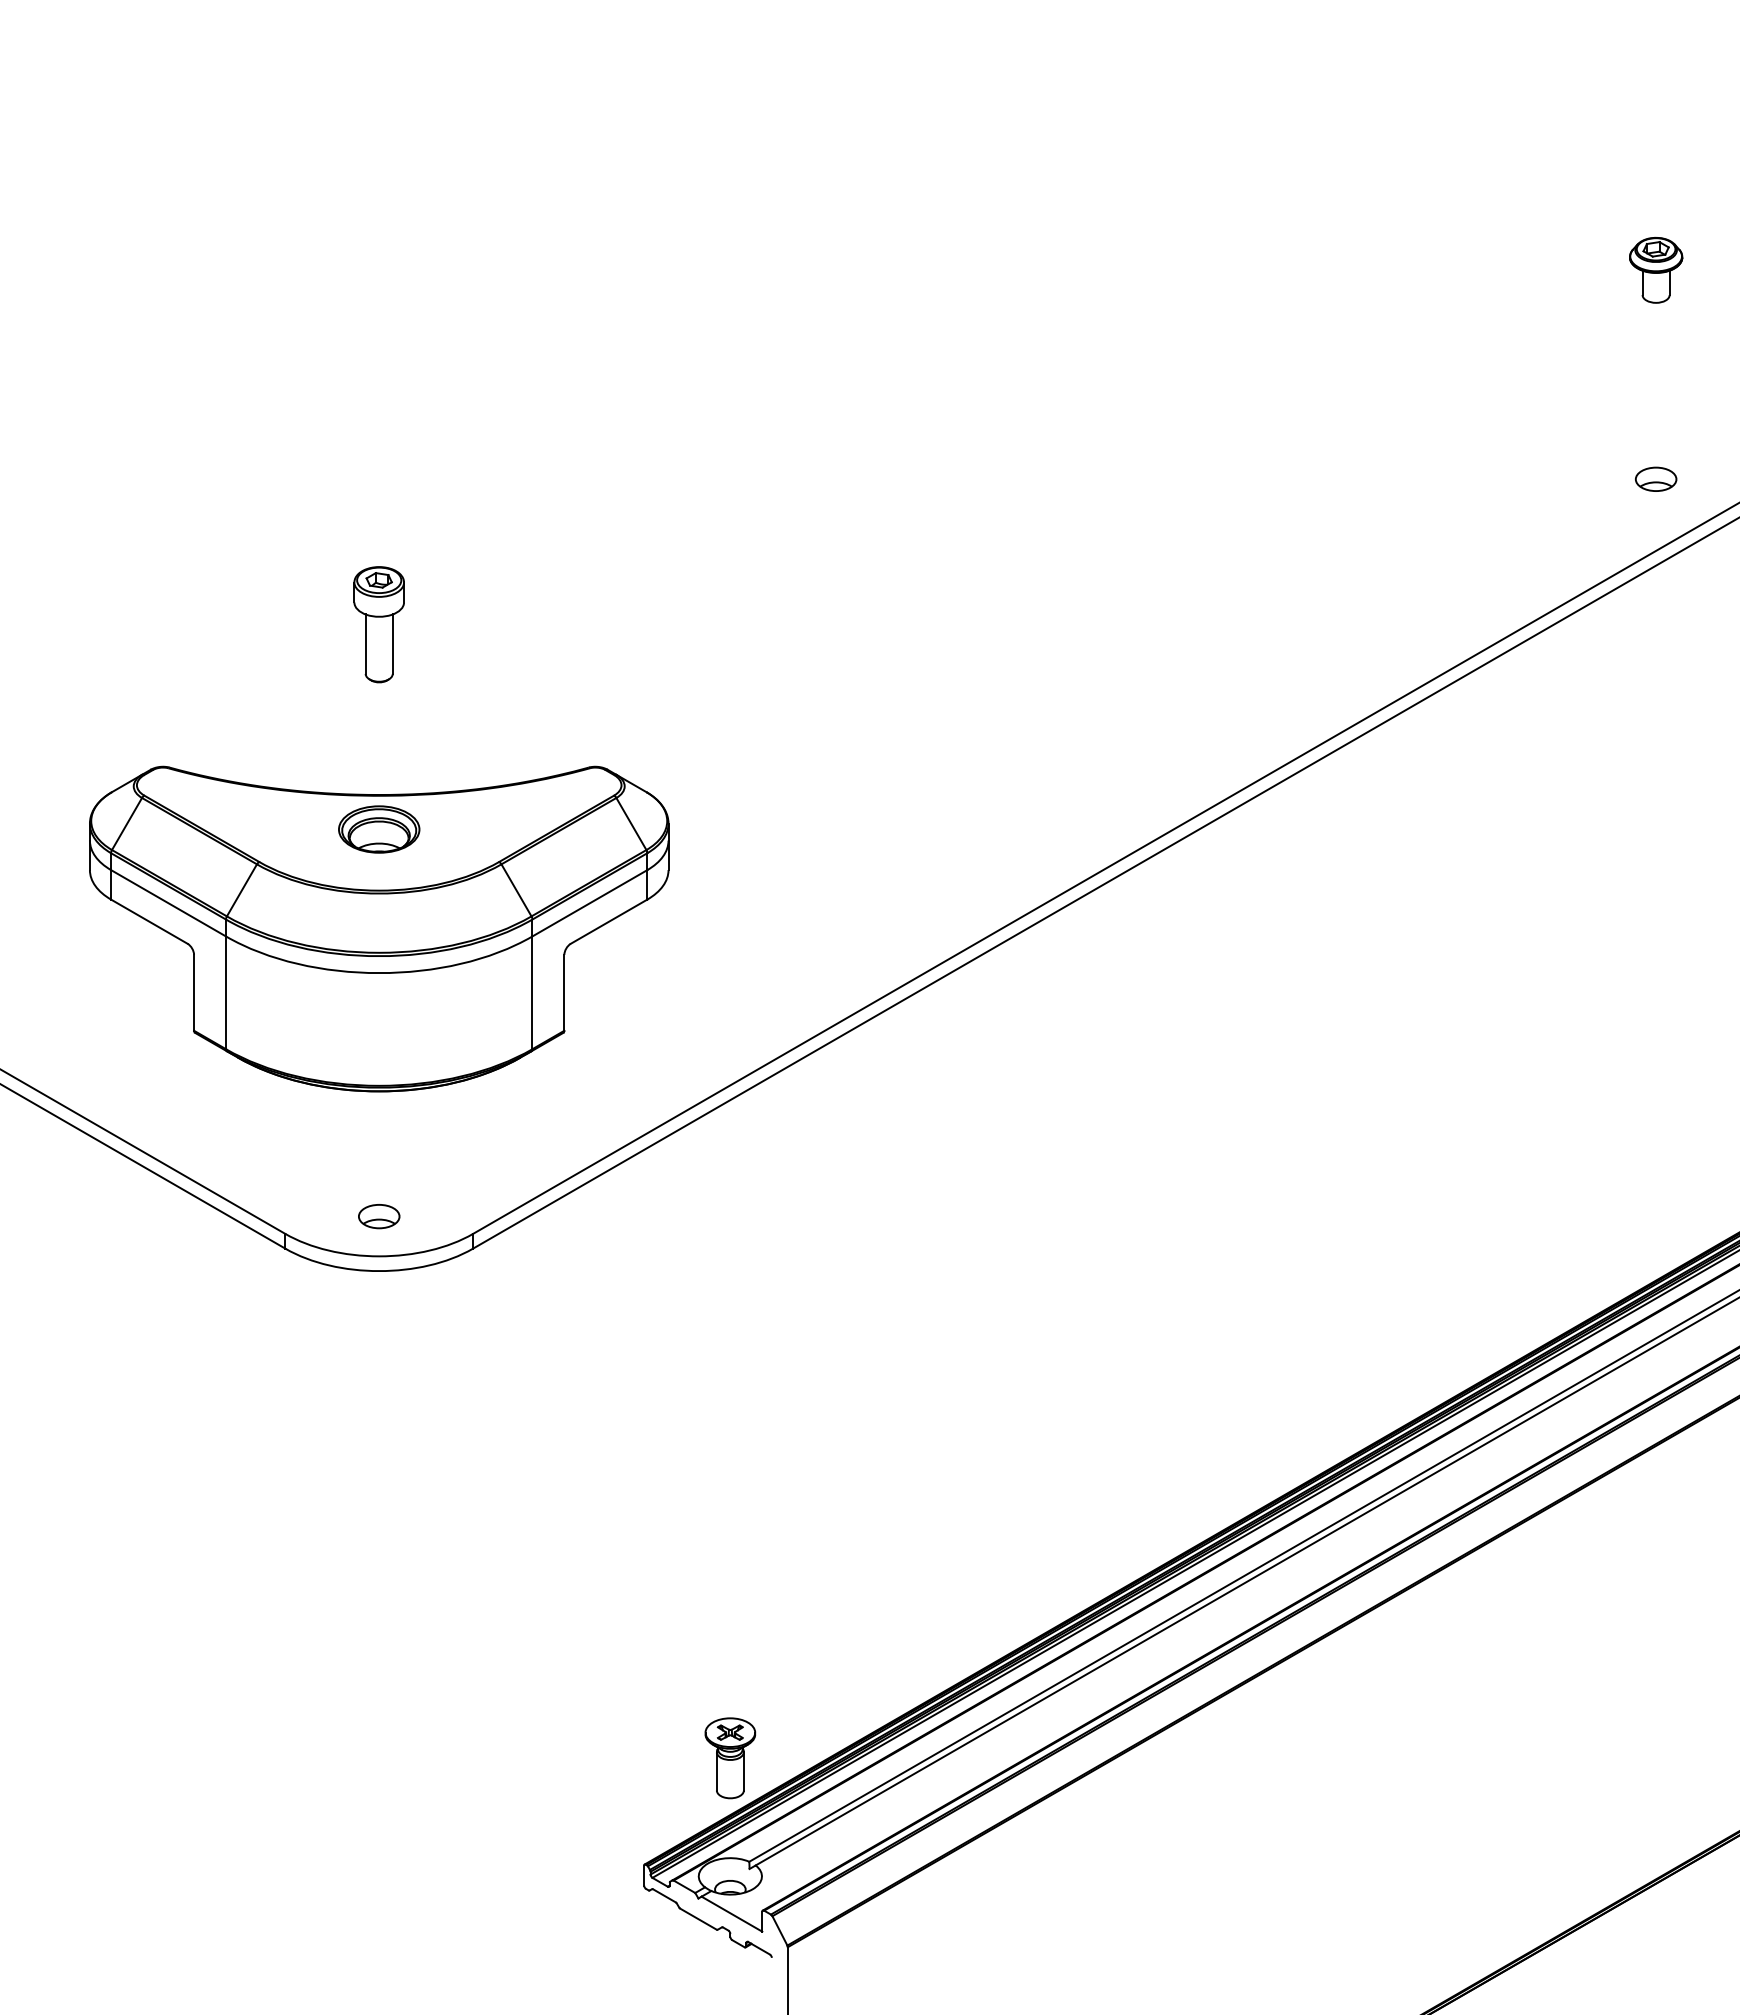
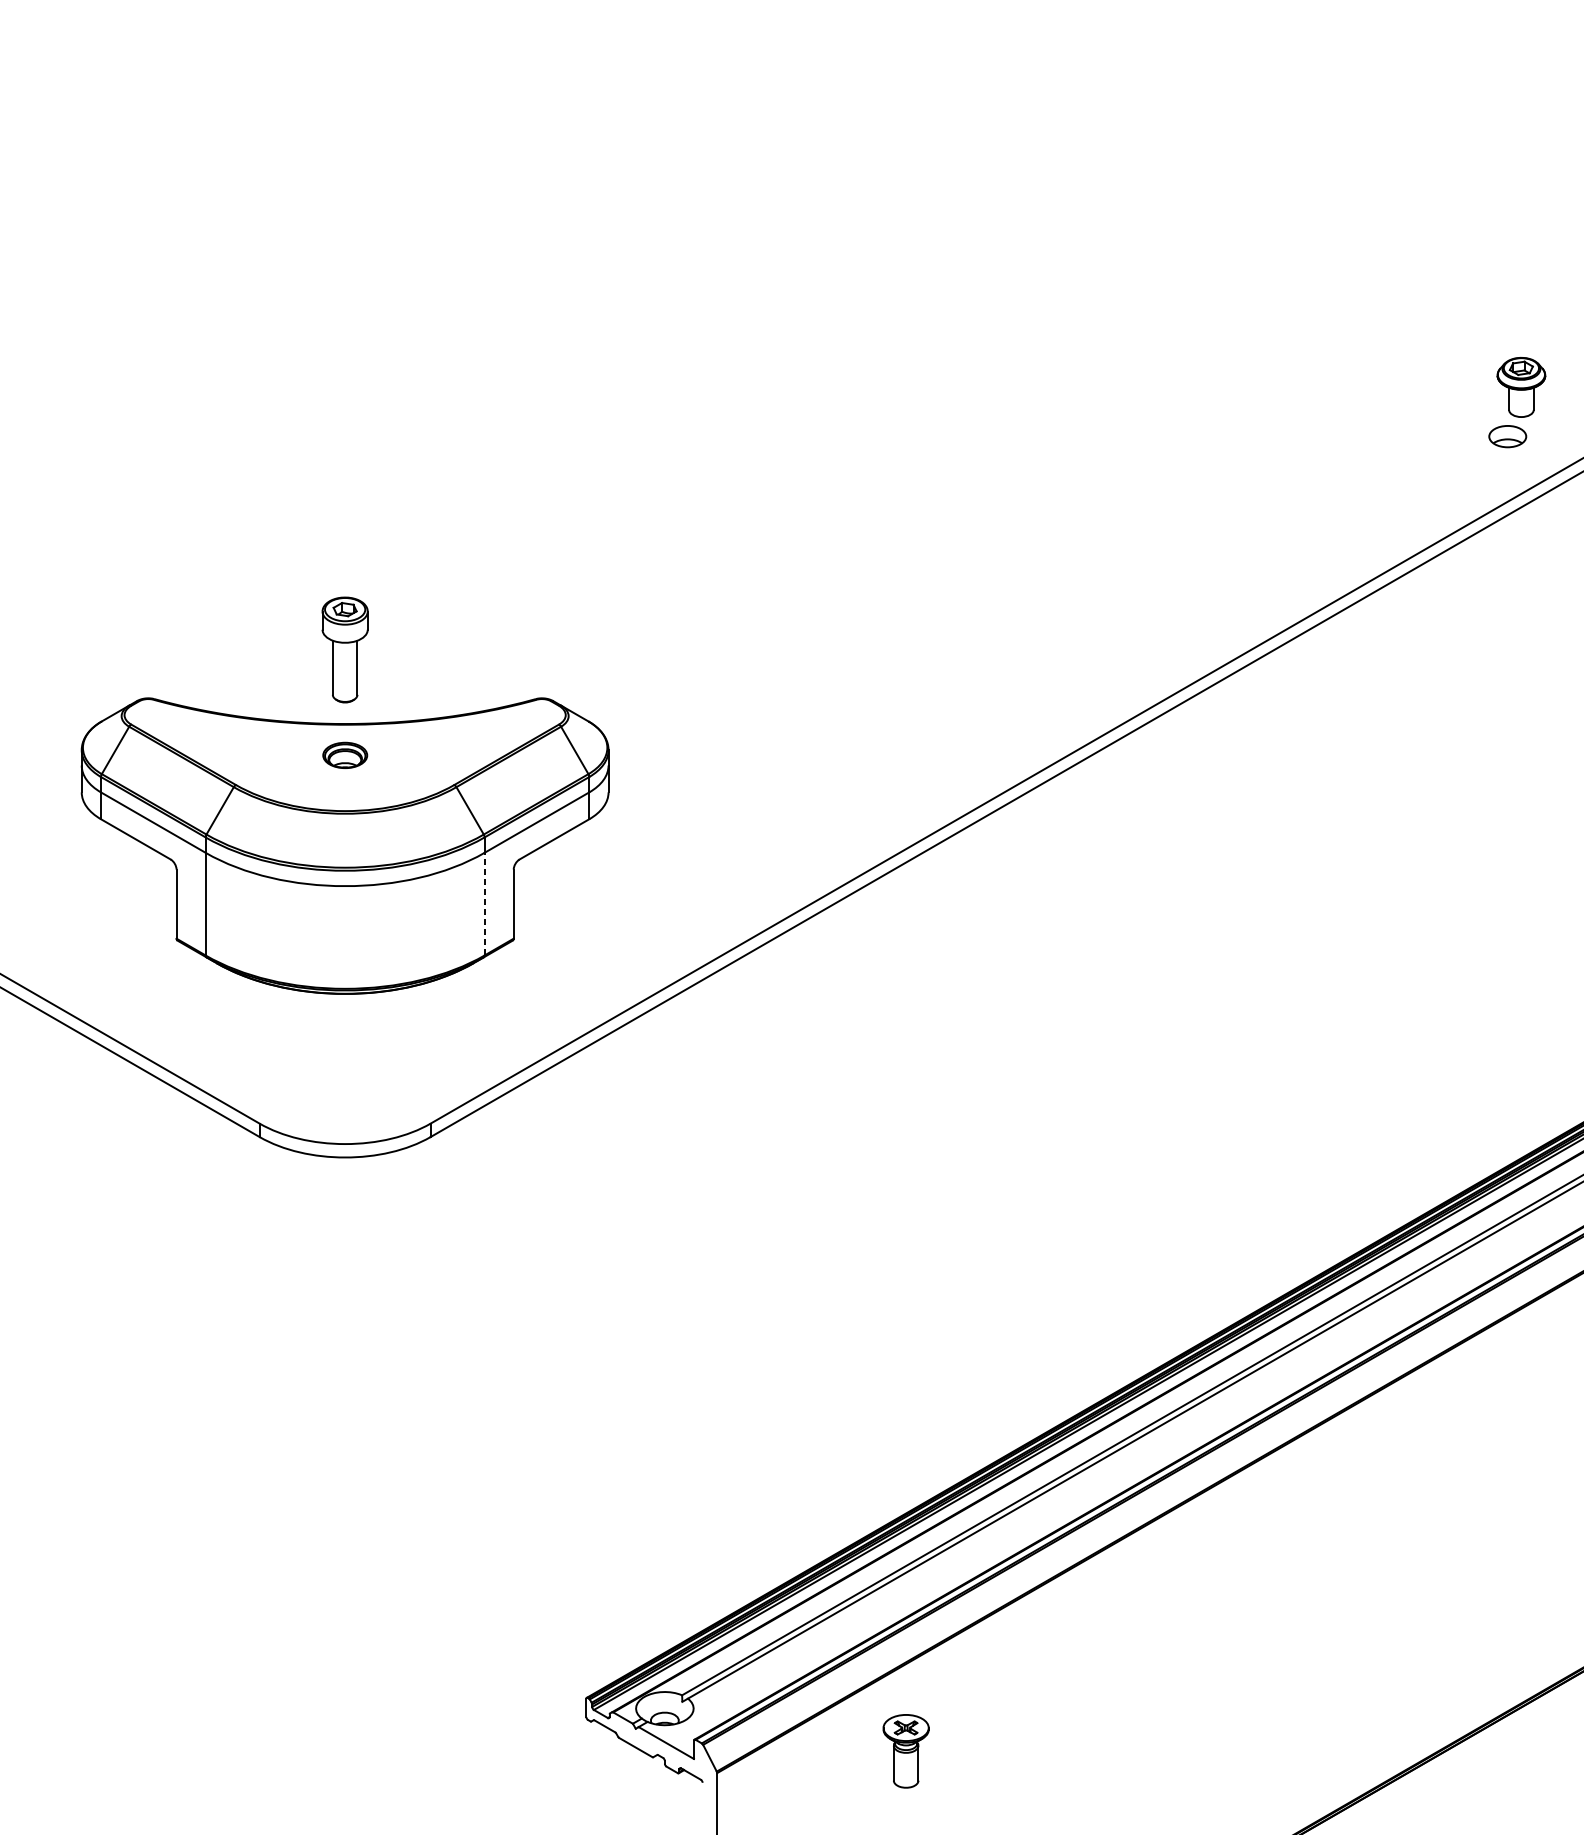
part: (1656, 270) -> (1521, 387), moved
part: (378, 624) -> (344, 649), moved
part: (379, 829) -> (345, 755), size x0.6
line: (532, 992) -> (484, 903), solid -> dashed
part: (379, 1216) -> (345, 1107), removed
part: (730, 1758) -> (906, 1751), moved

